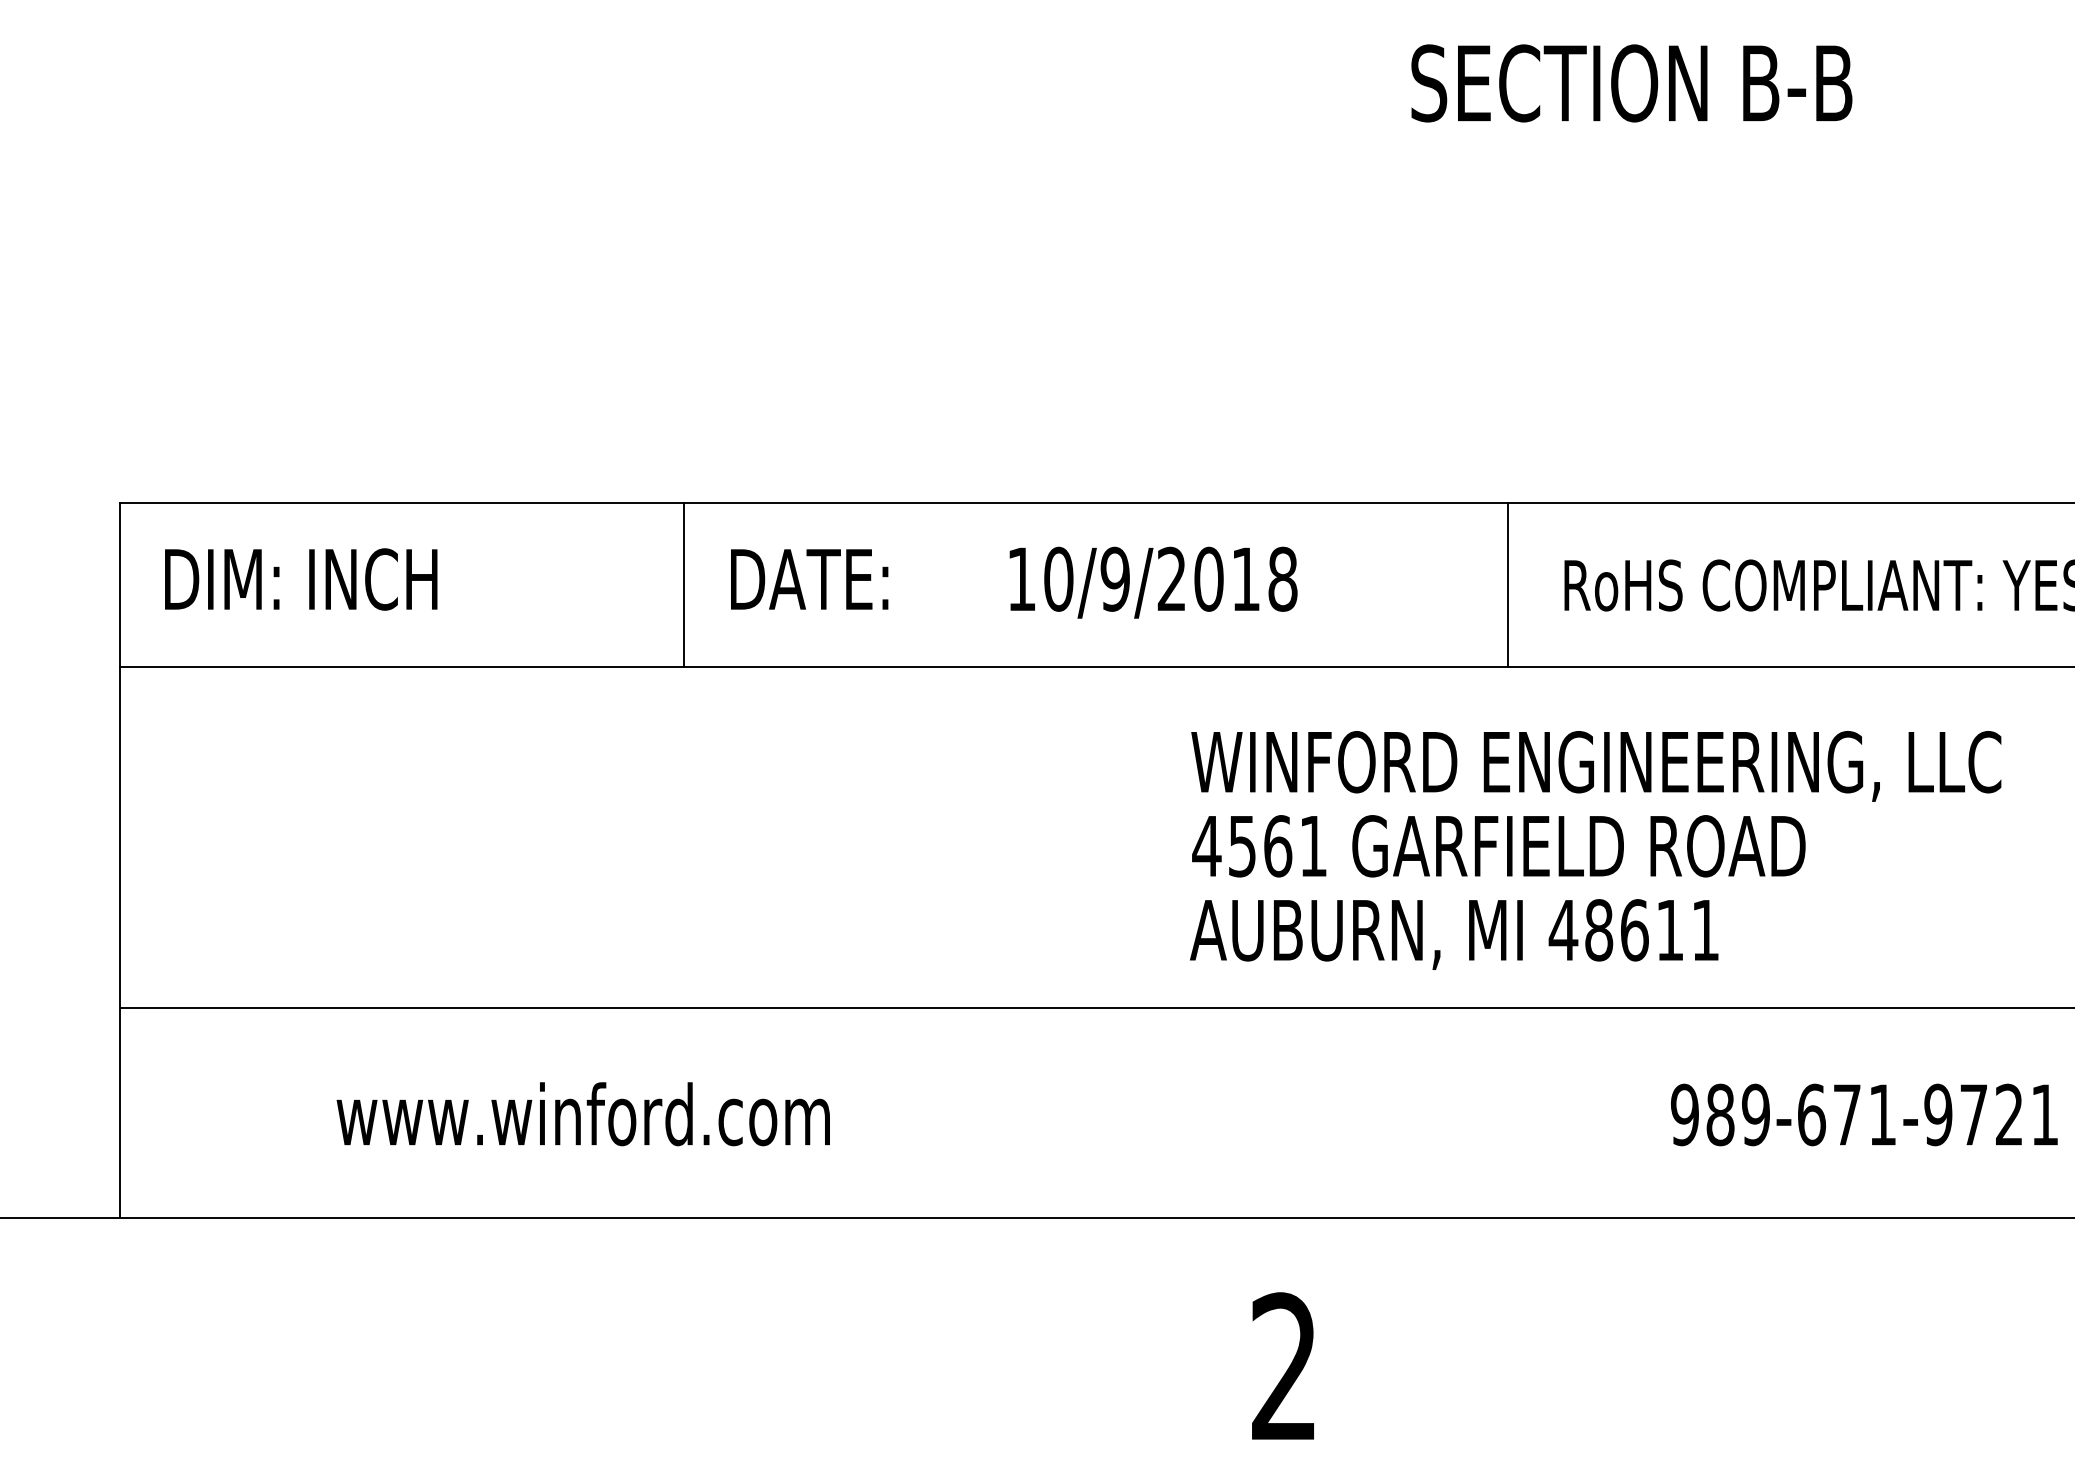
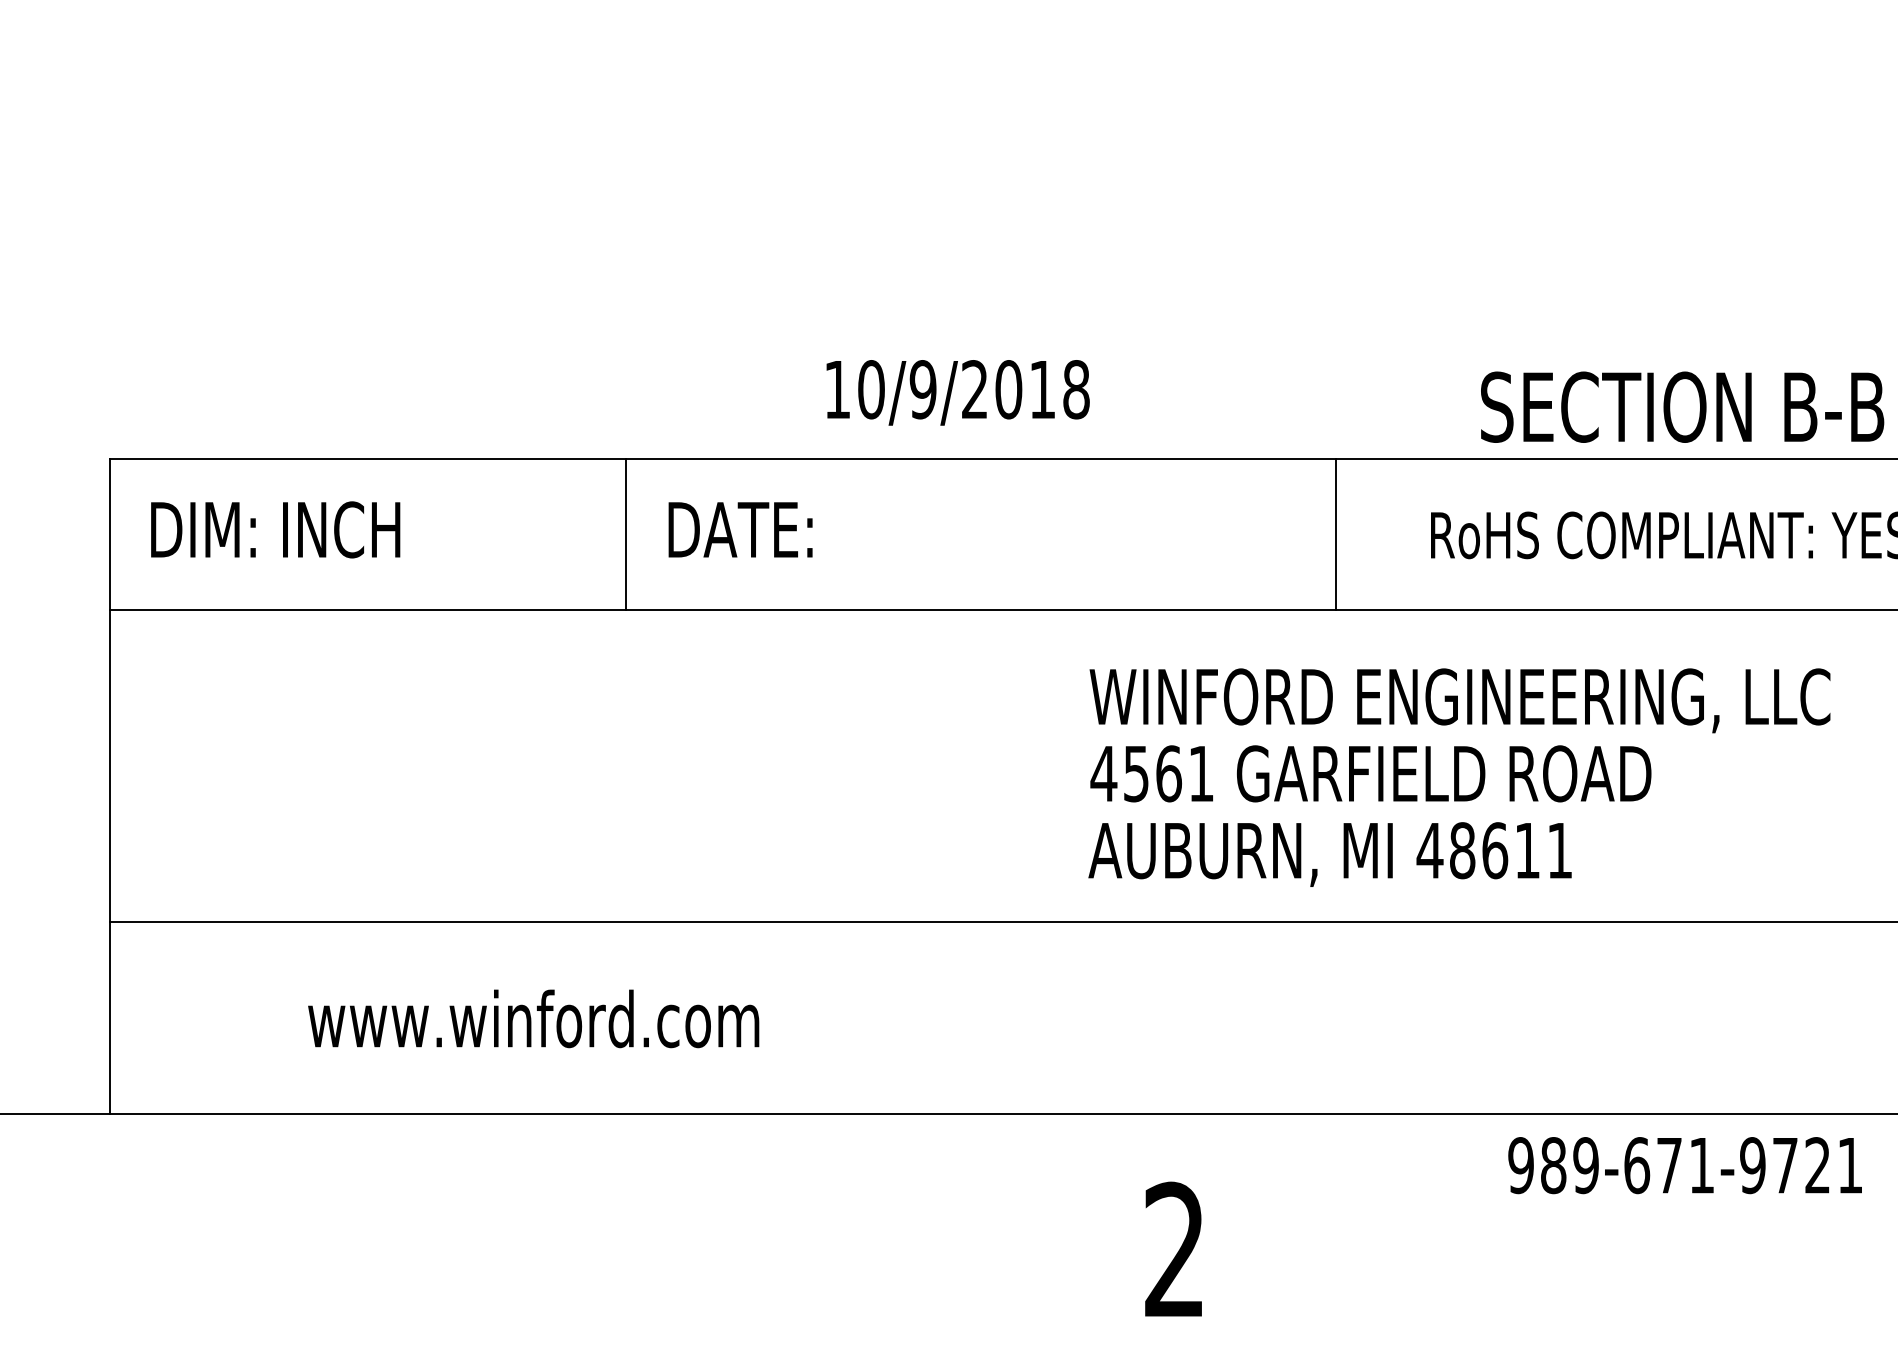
text: (1631, 82) -> (1682, 406), moved
text: (1152, 582) -> (957, 392), moved
line: (1508, 584) -> (1336, 534), moved
text: (1863, 1114) -> (1684, 1165), moved

